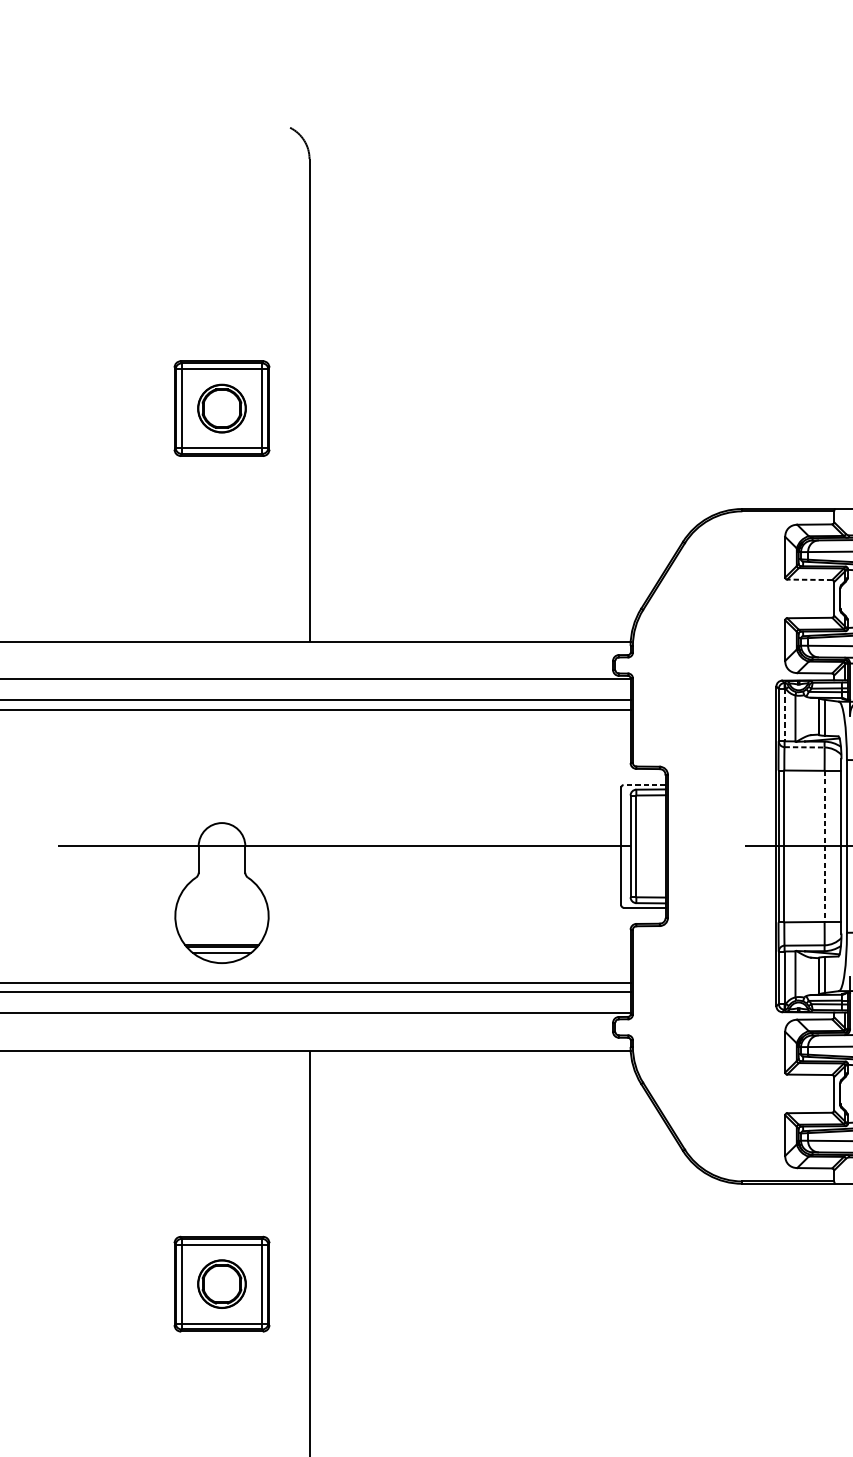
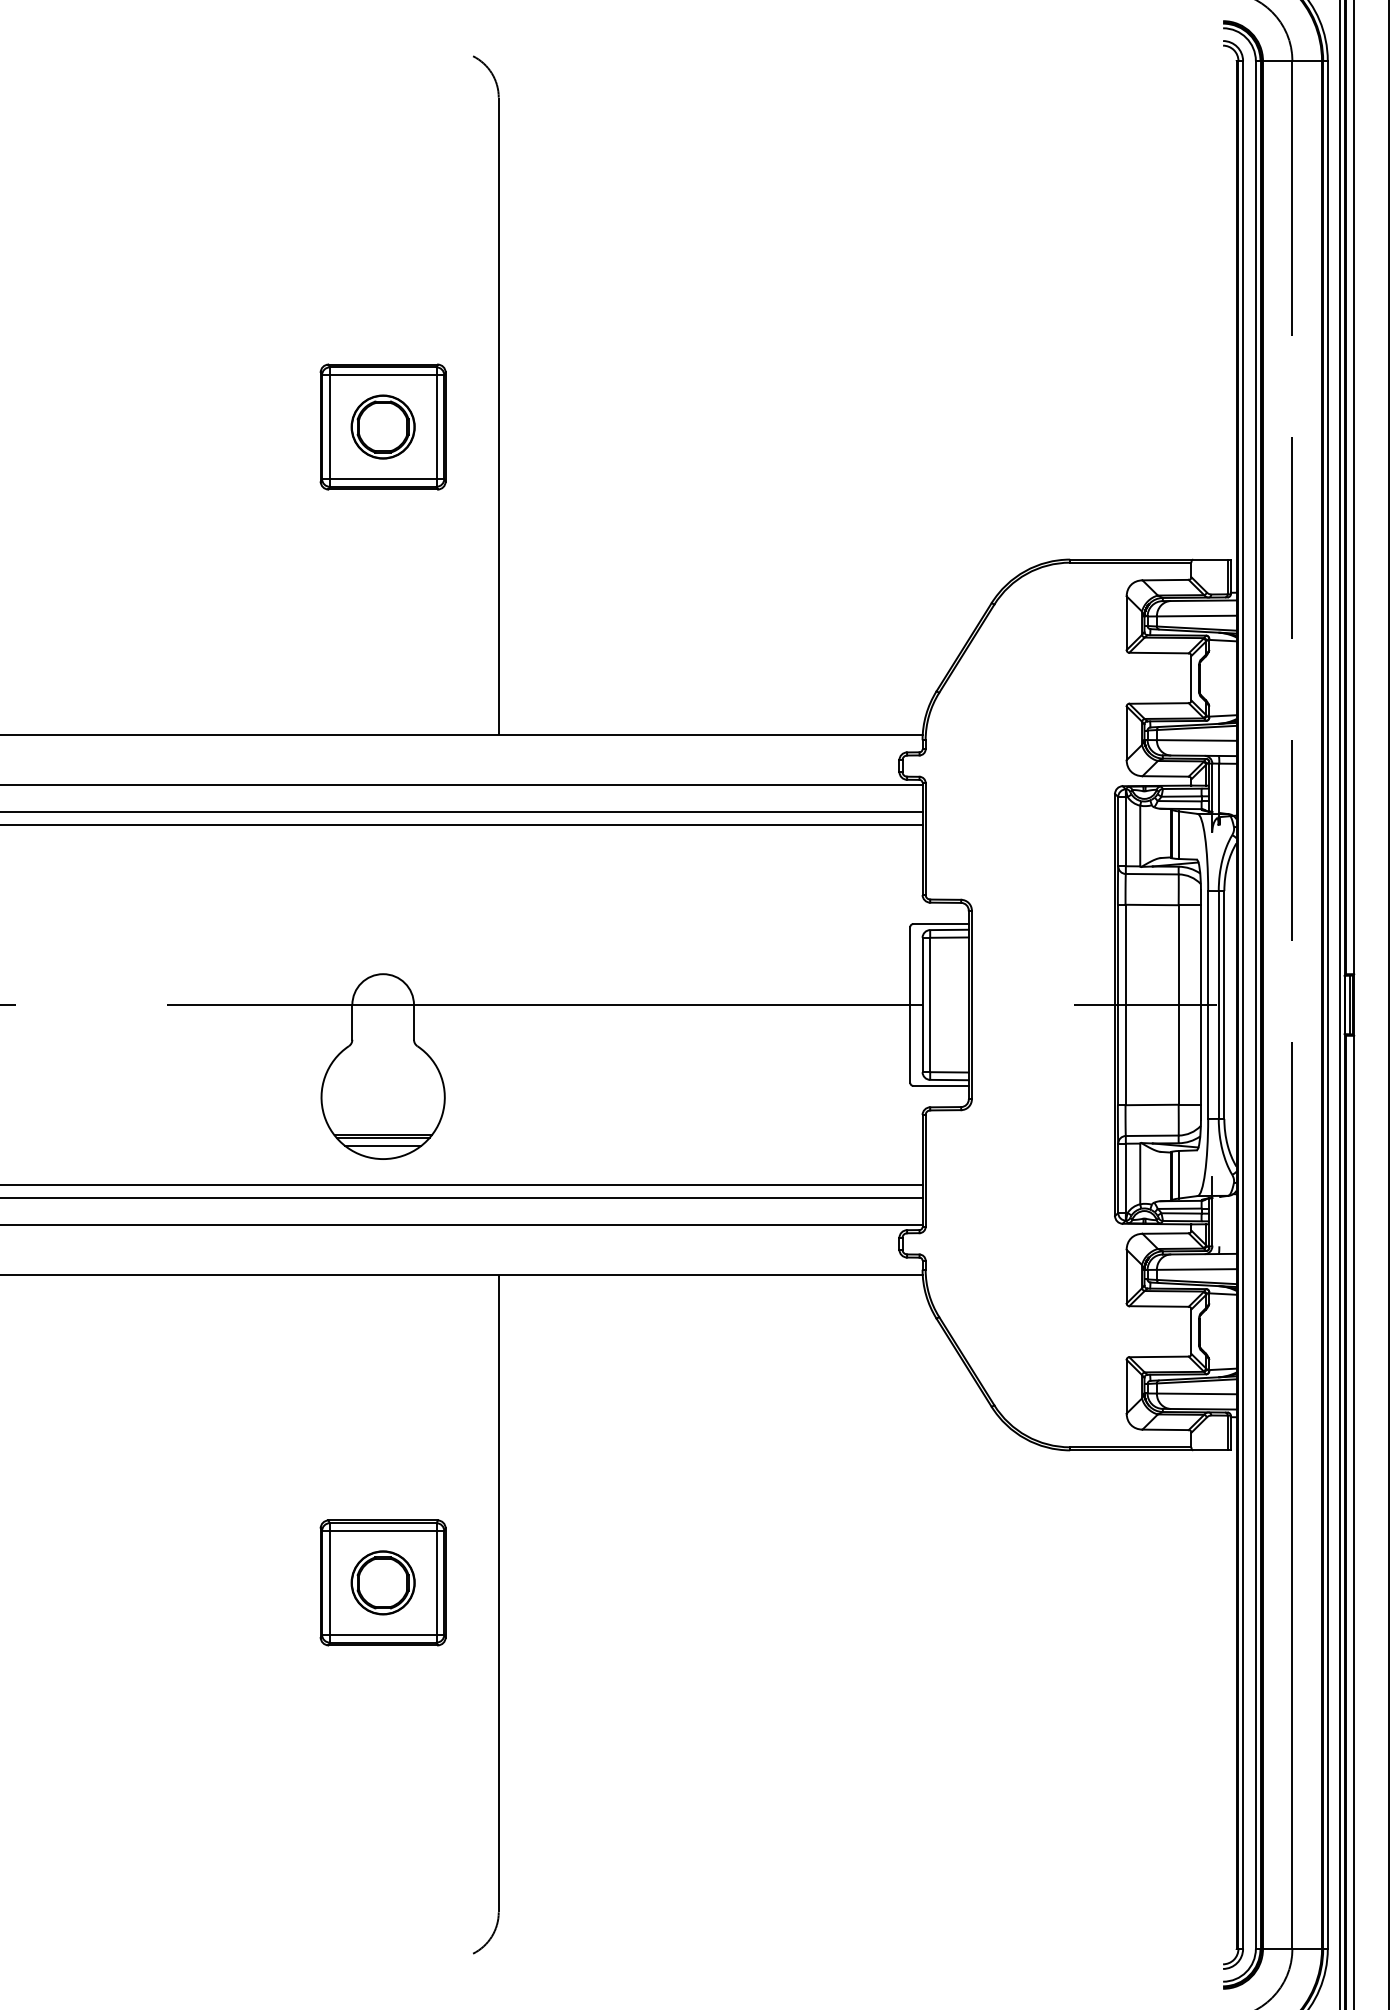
line: (810, 580) -> (1159, 653), dashed -> solid
line: (784, 714) -> (1125, 831), dashed -> solid
line: (804, 747) -> (1152, 874), dashed -> solid
line: (644, 785) -> (941, 924), dashed -> solid
line: (824, 846) -> (1178, 1004), dashed -> solid

